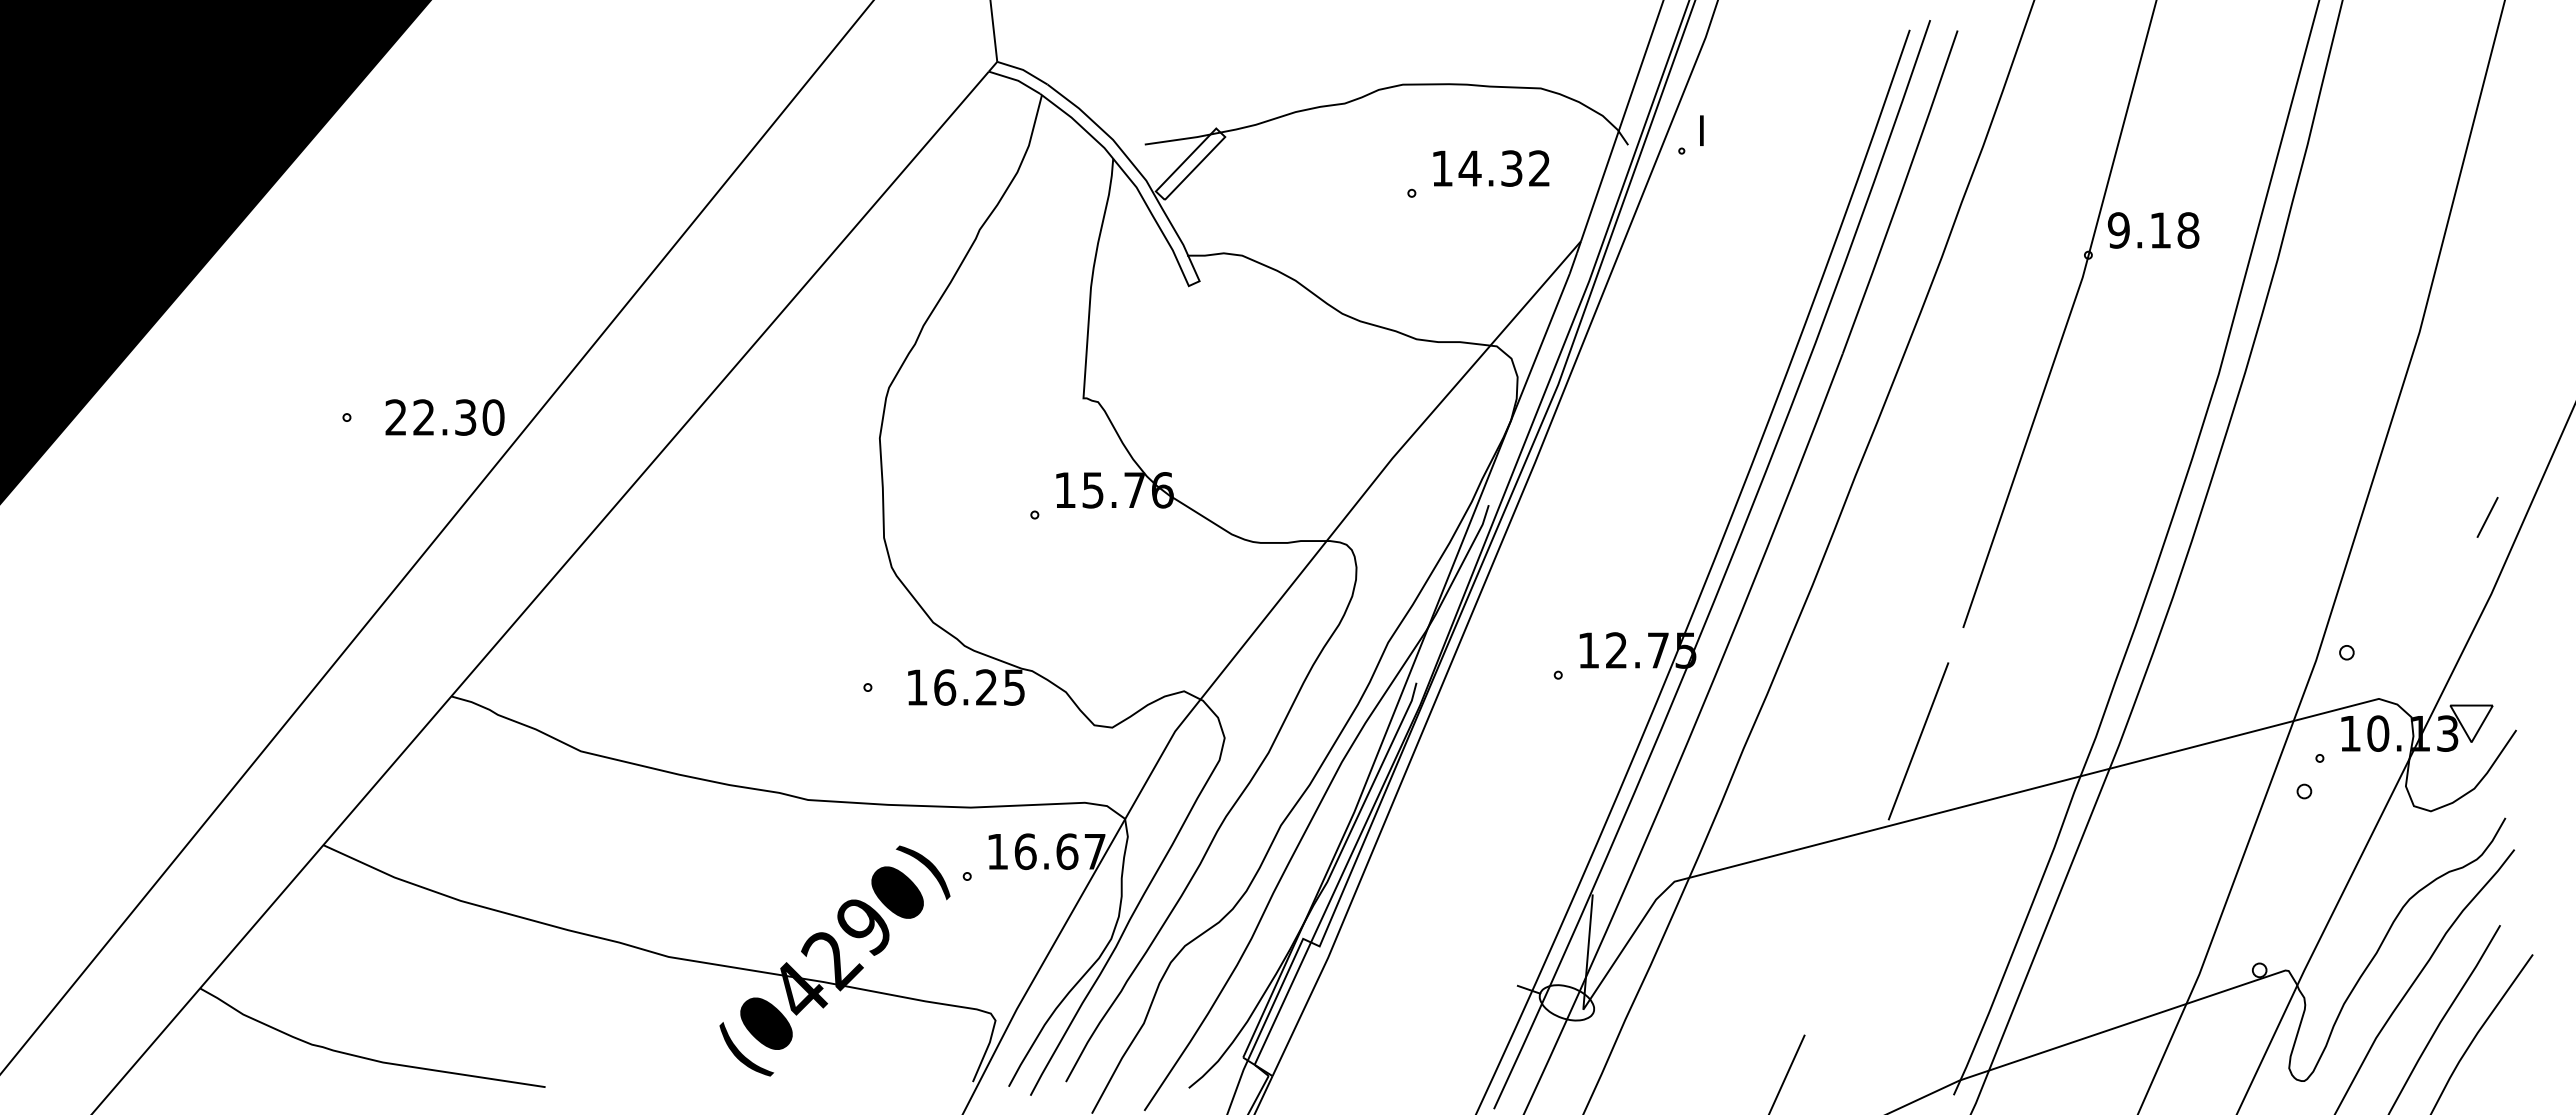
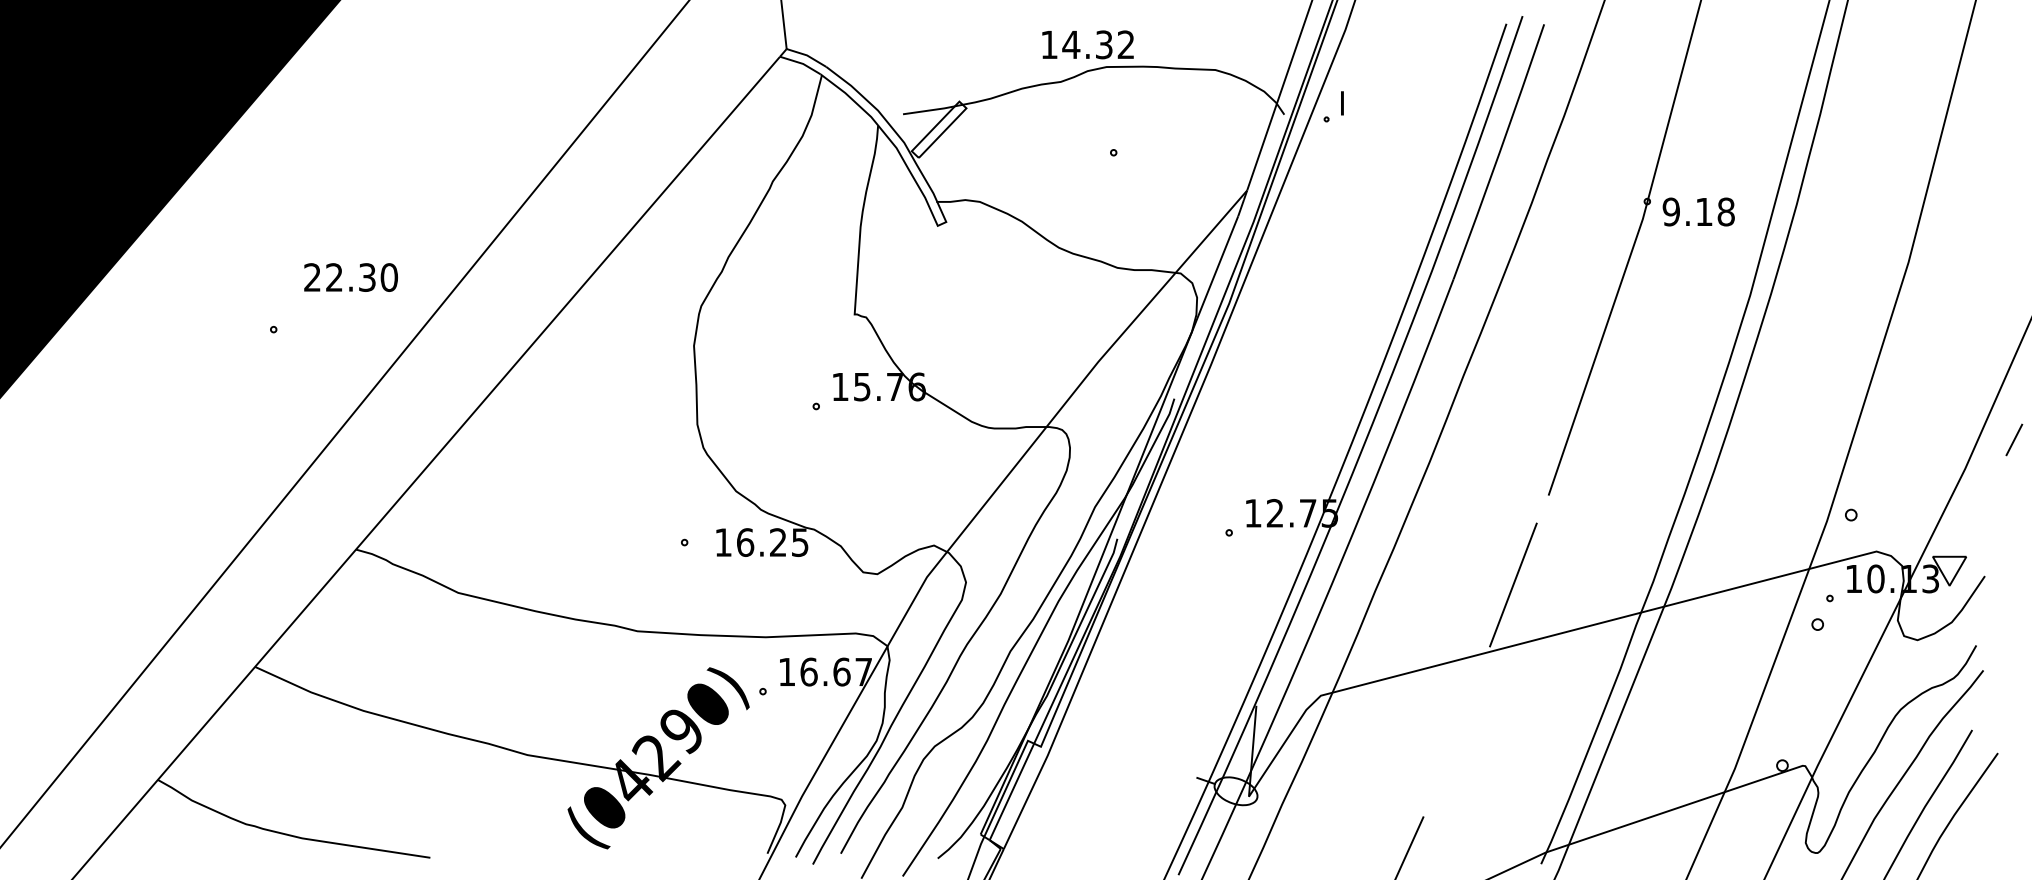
text: (1491, 168) -> (1088, 44), moved
text: (2153, 230) -> (1698, 212), moved
text: (444, 417) -> (350, 277), moved
line: (2487, 517) -> (2014, 440), moved

